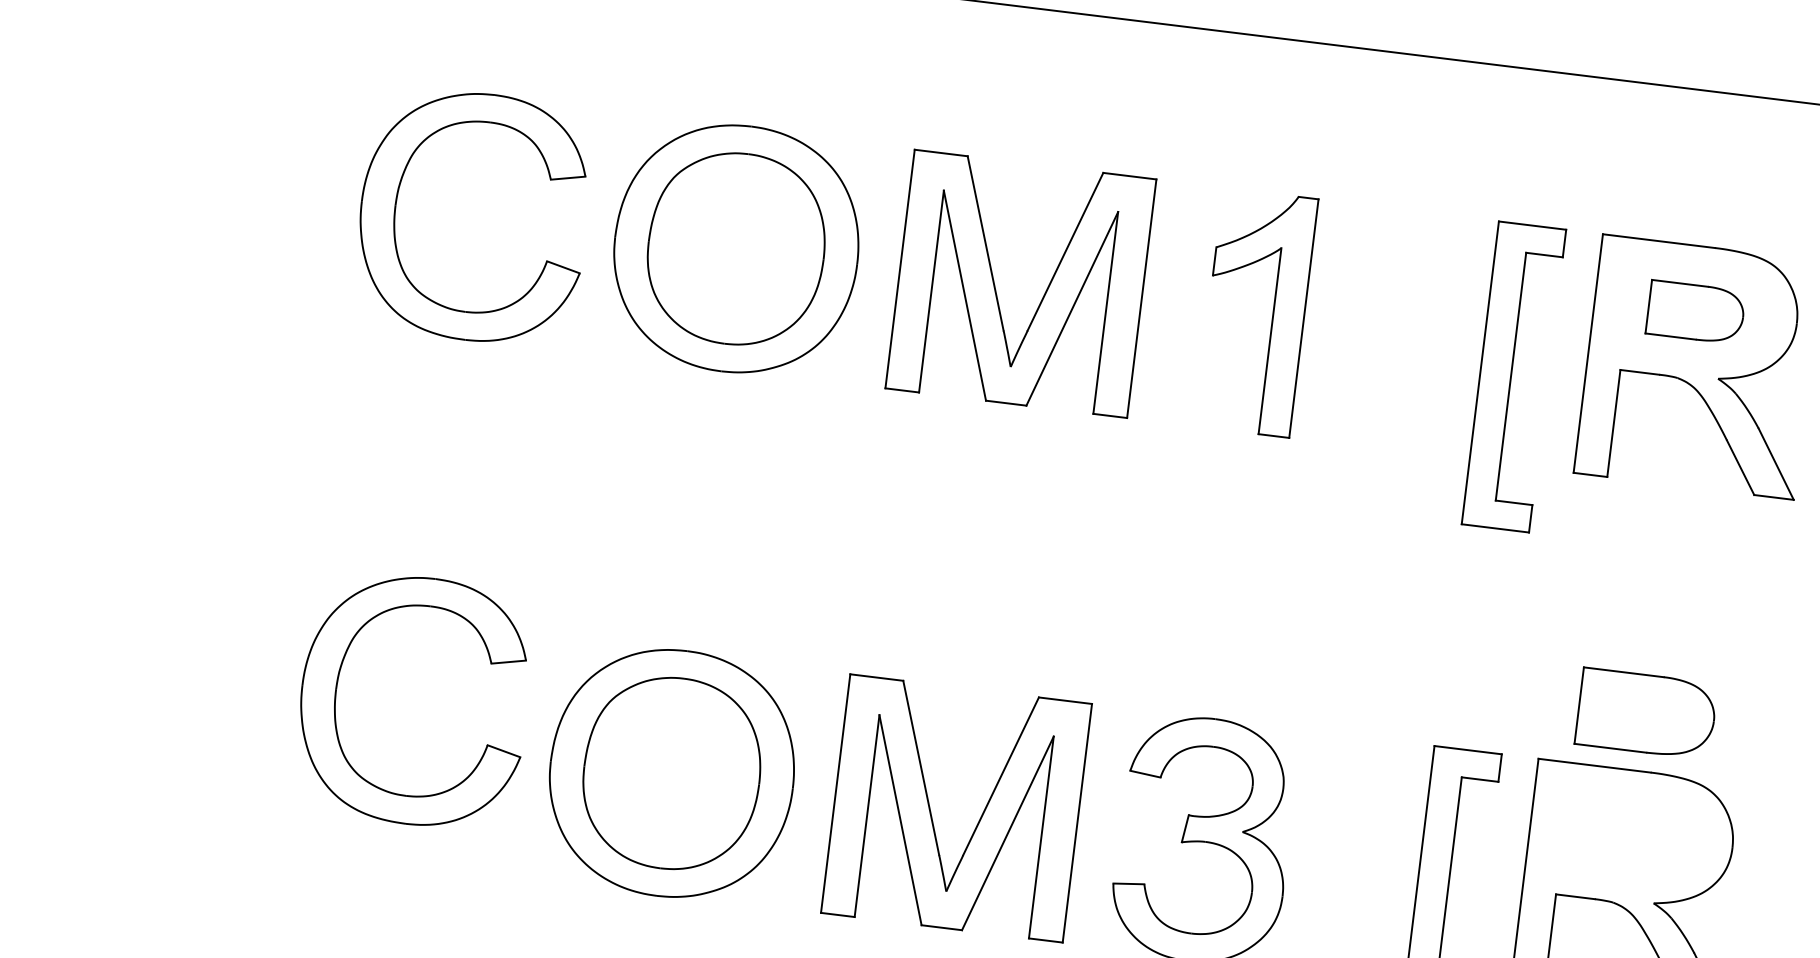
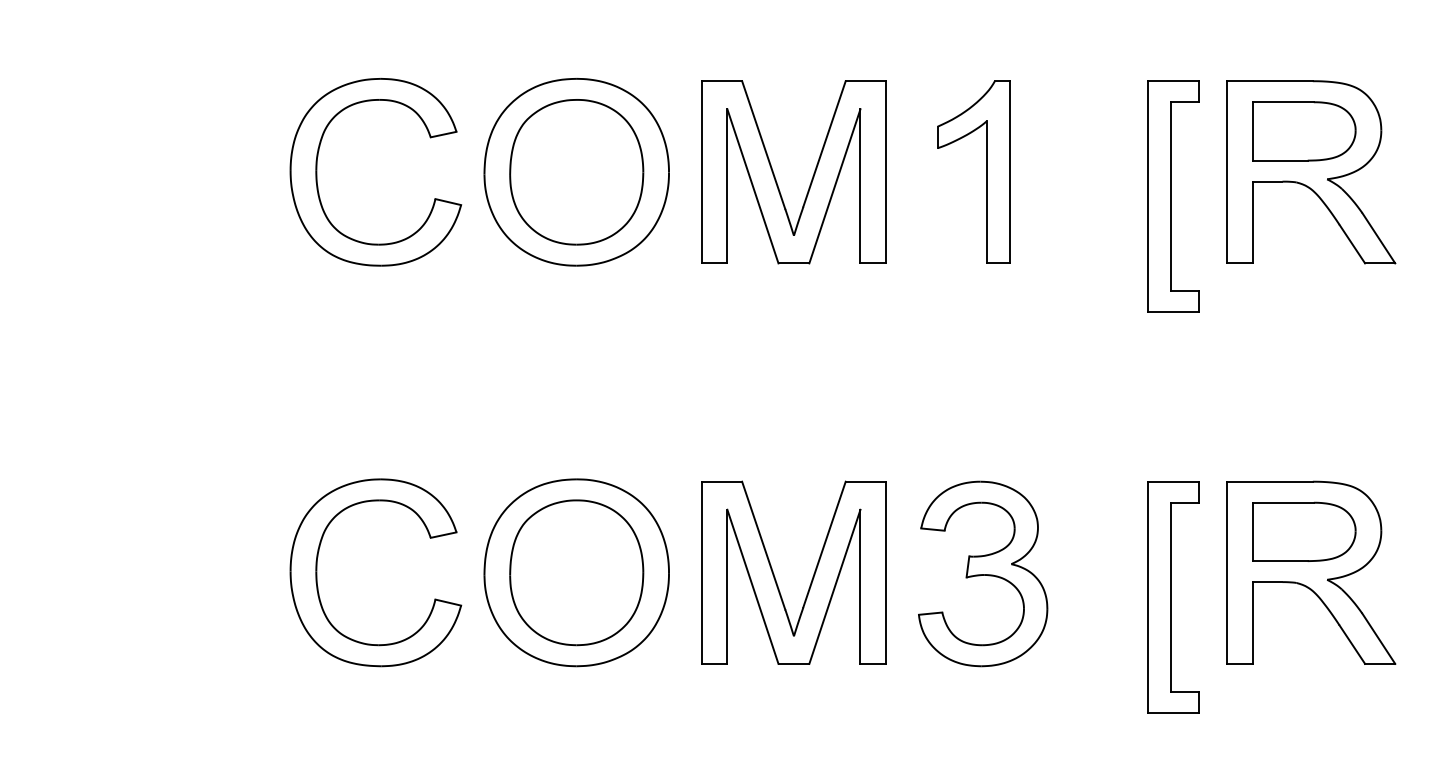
part: (1696, 312) -> (1304, 131), size x1.43
part: (337, 690) -> (317, 572), moved
part: (1646, 713) -> (1304, 531), moved

